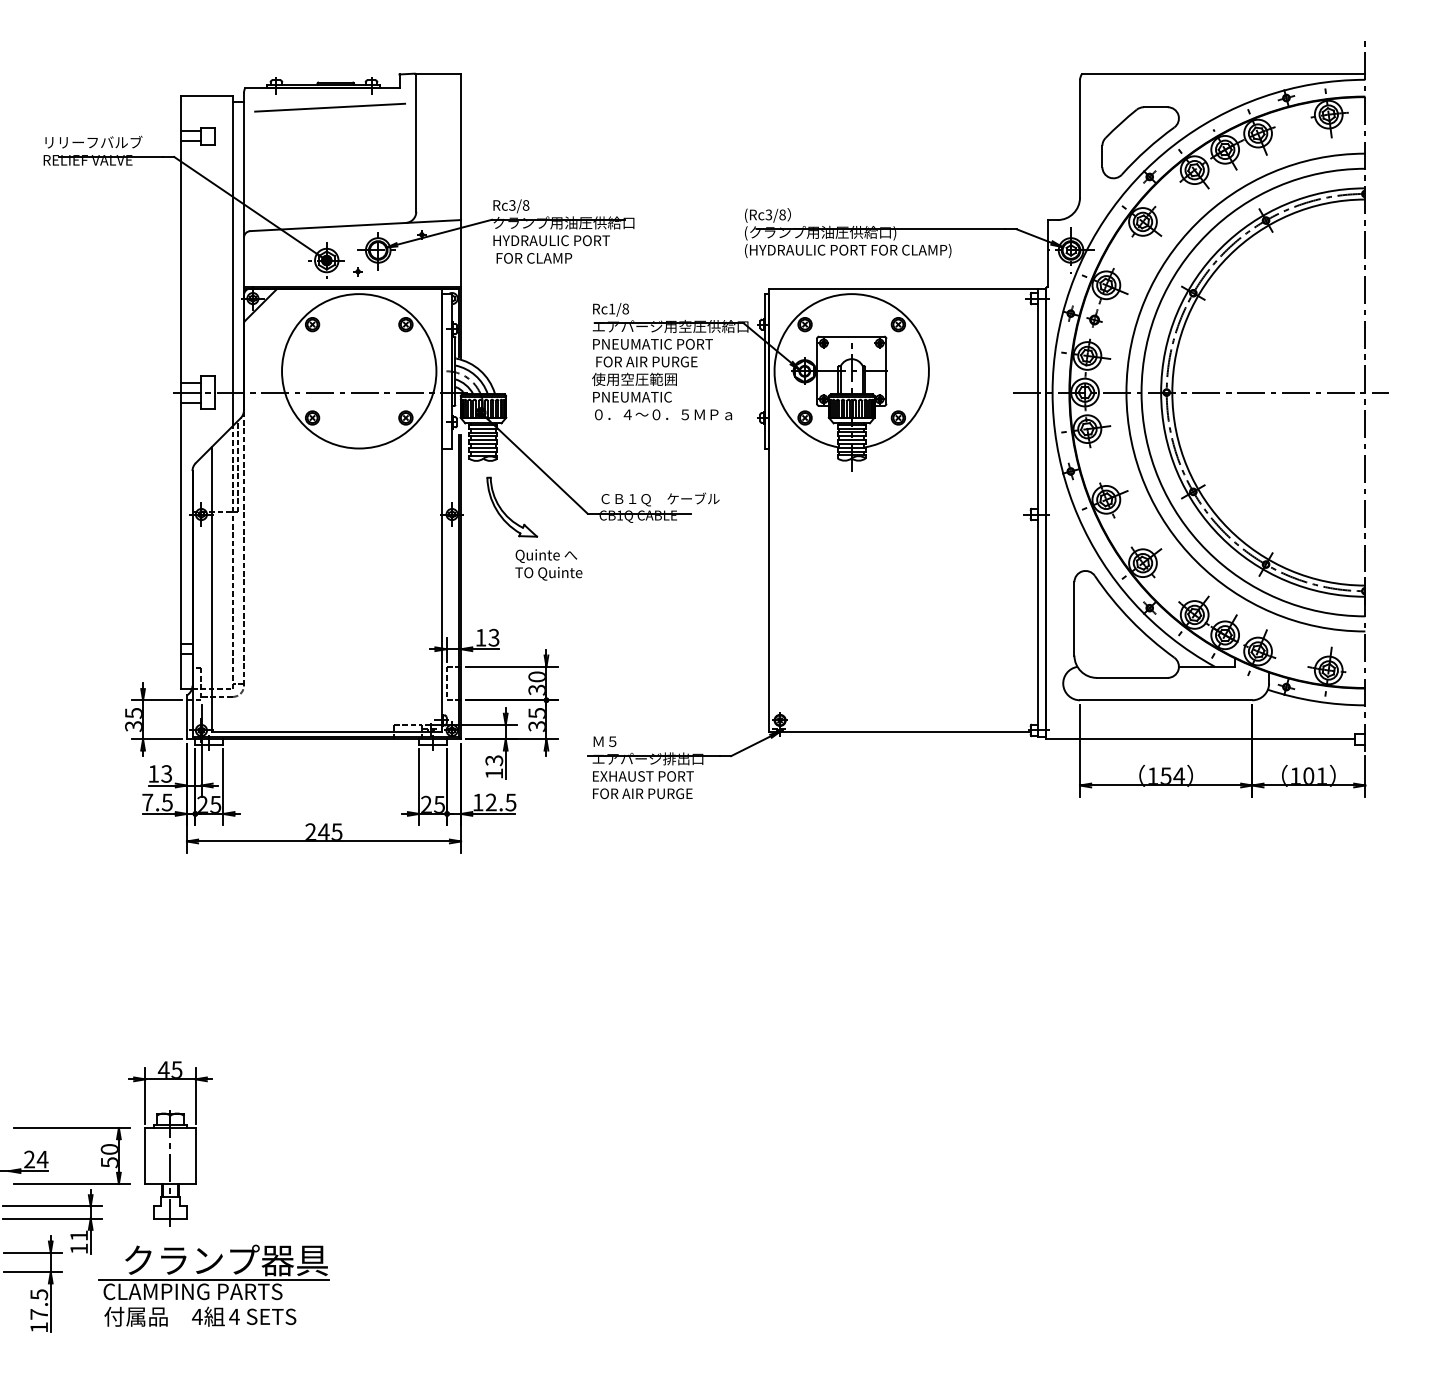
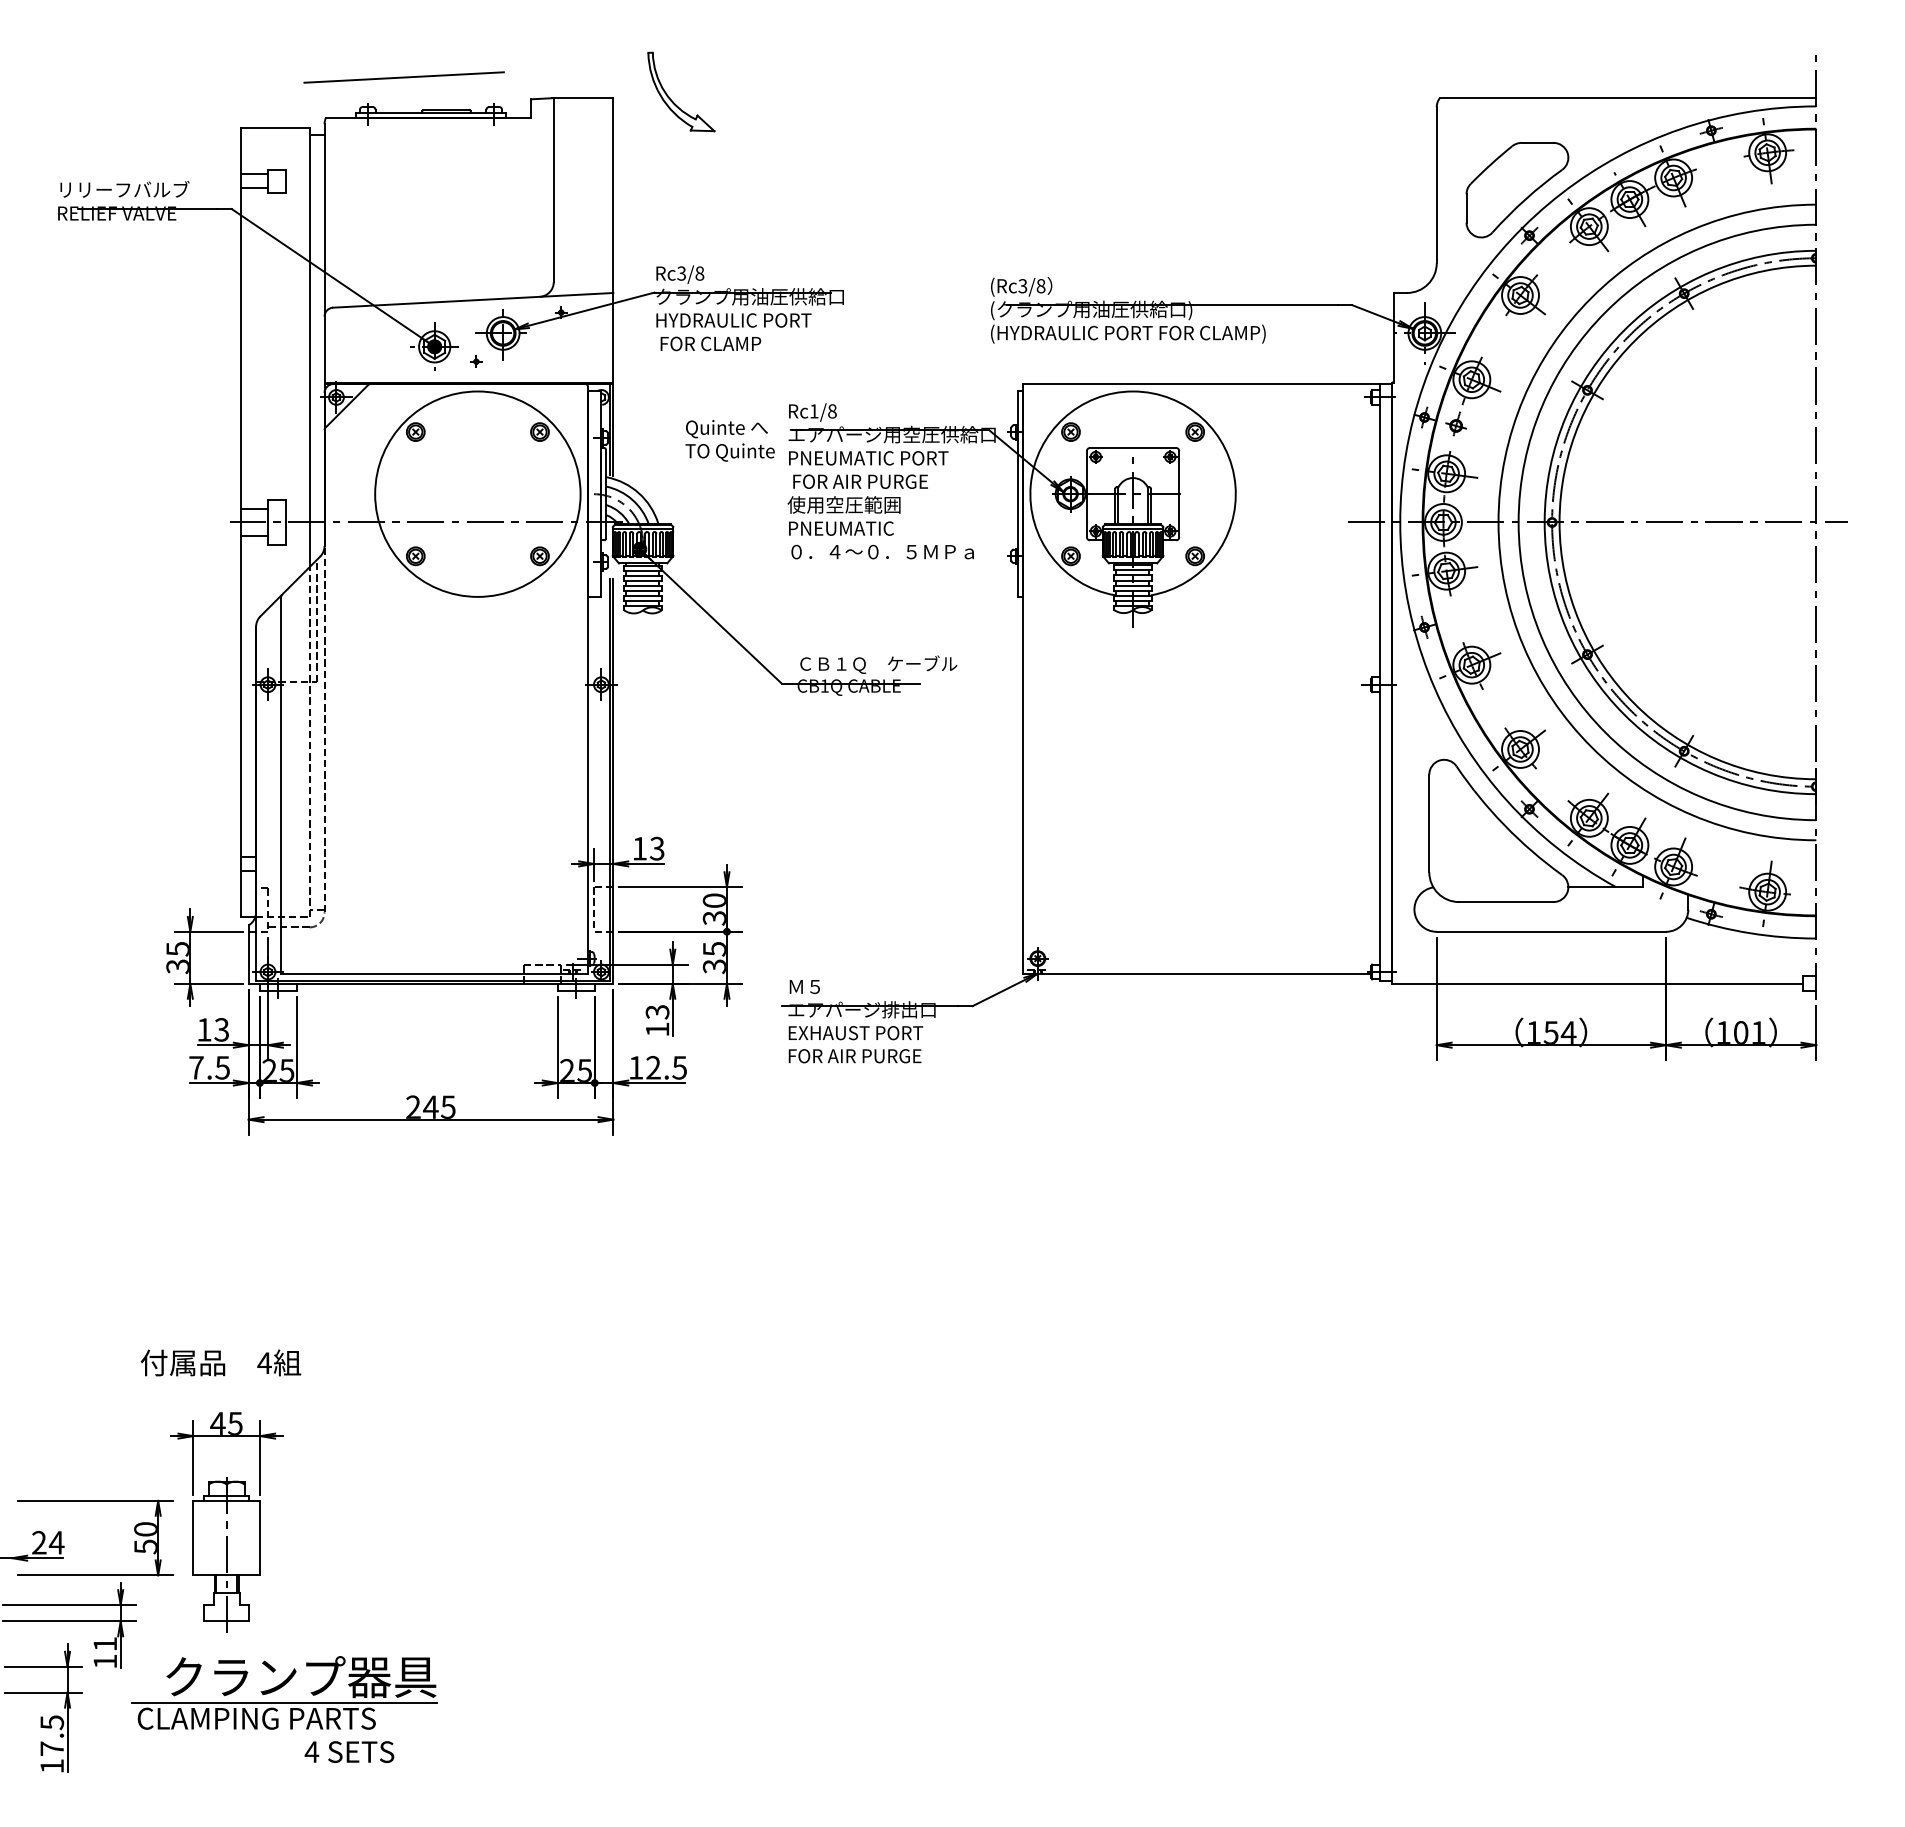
line: (329, 107) -> (403, 77), moved
part: (505, 513) -> (672, 100), moved
text: (548, 564) -> (729, 440), moved
text: (164, 1316) -> (220, 1362), moved

